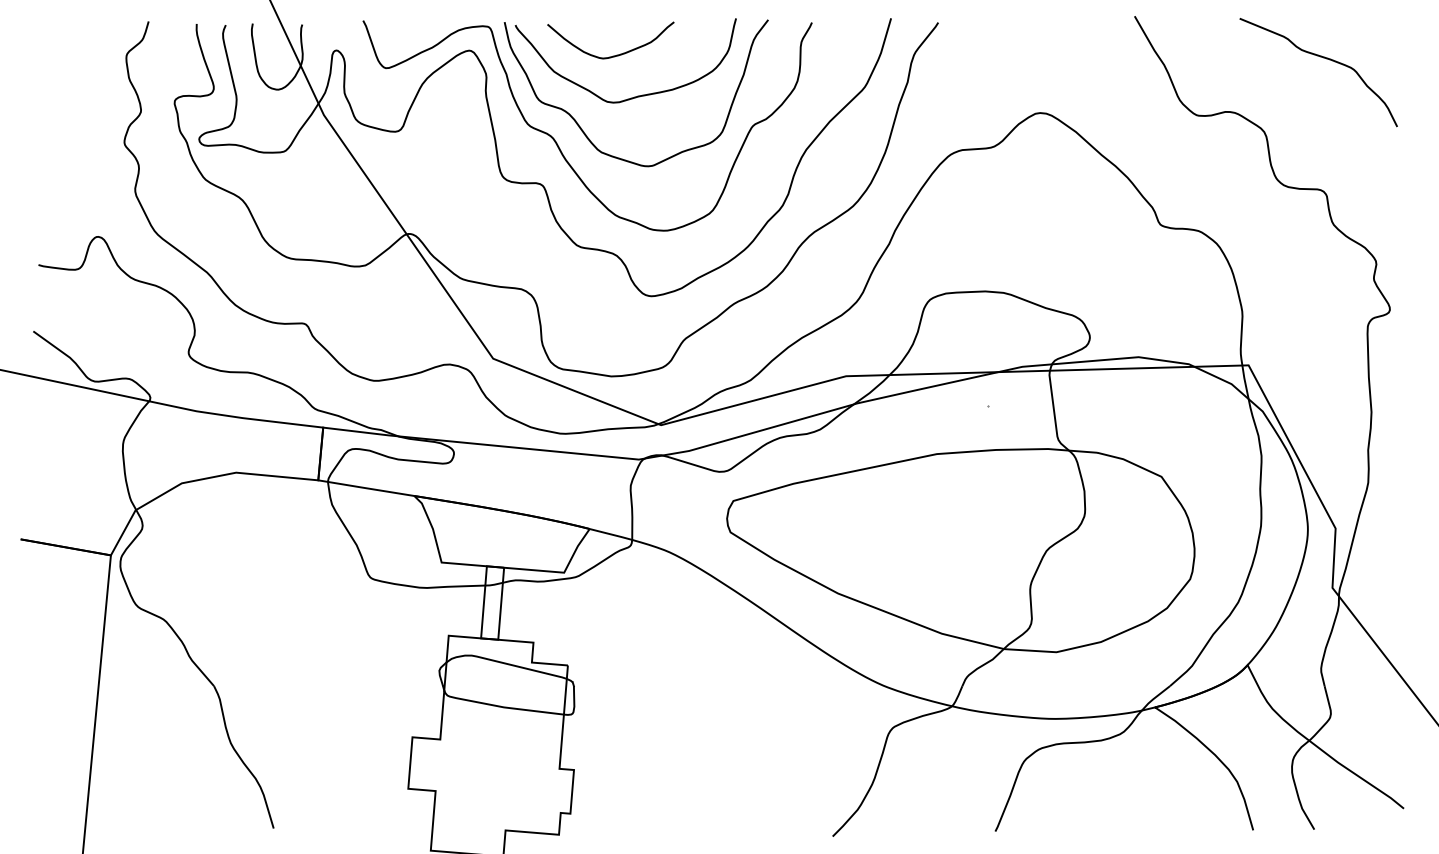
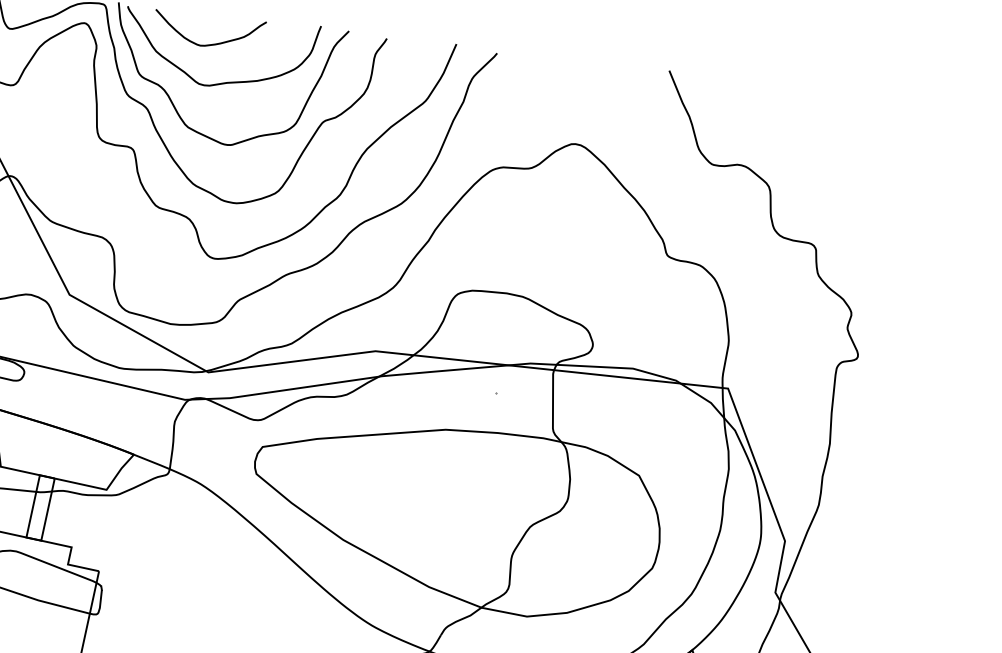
curve: (1323, 58) -> (829, 129), removed

